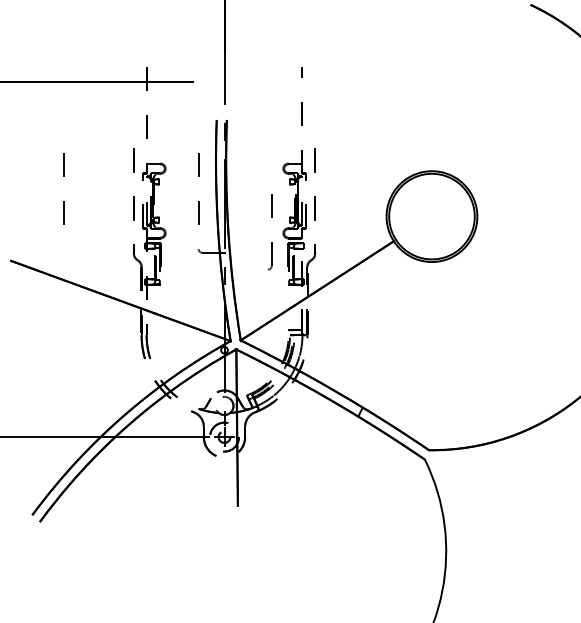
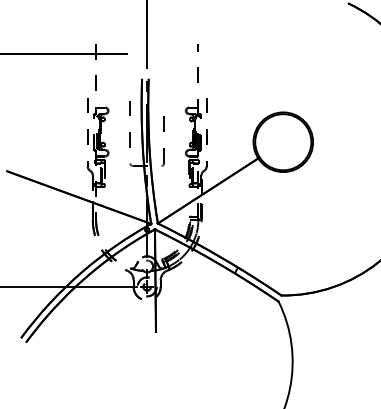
line: (63, 201) -> (41, 132), removed
part: (270, 242) -> (163, 148), moved

